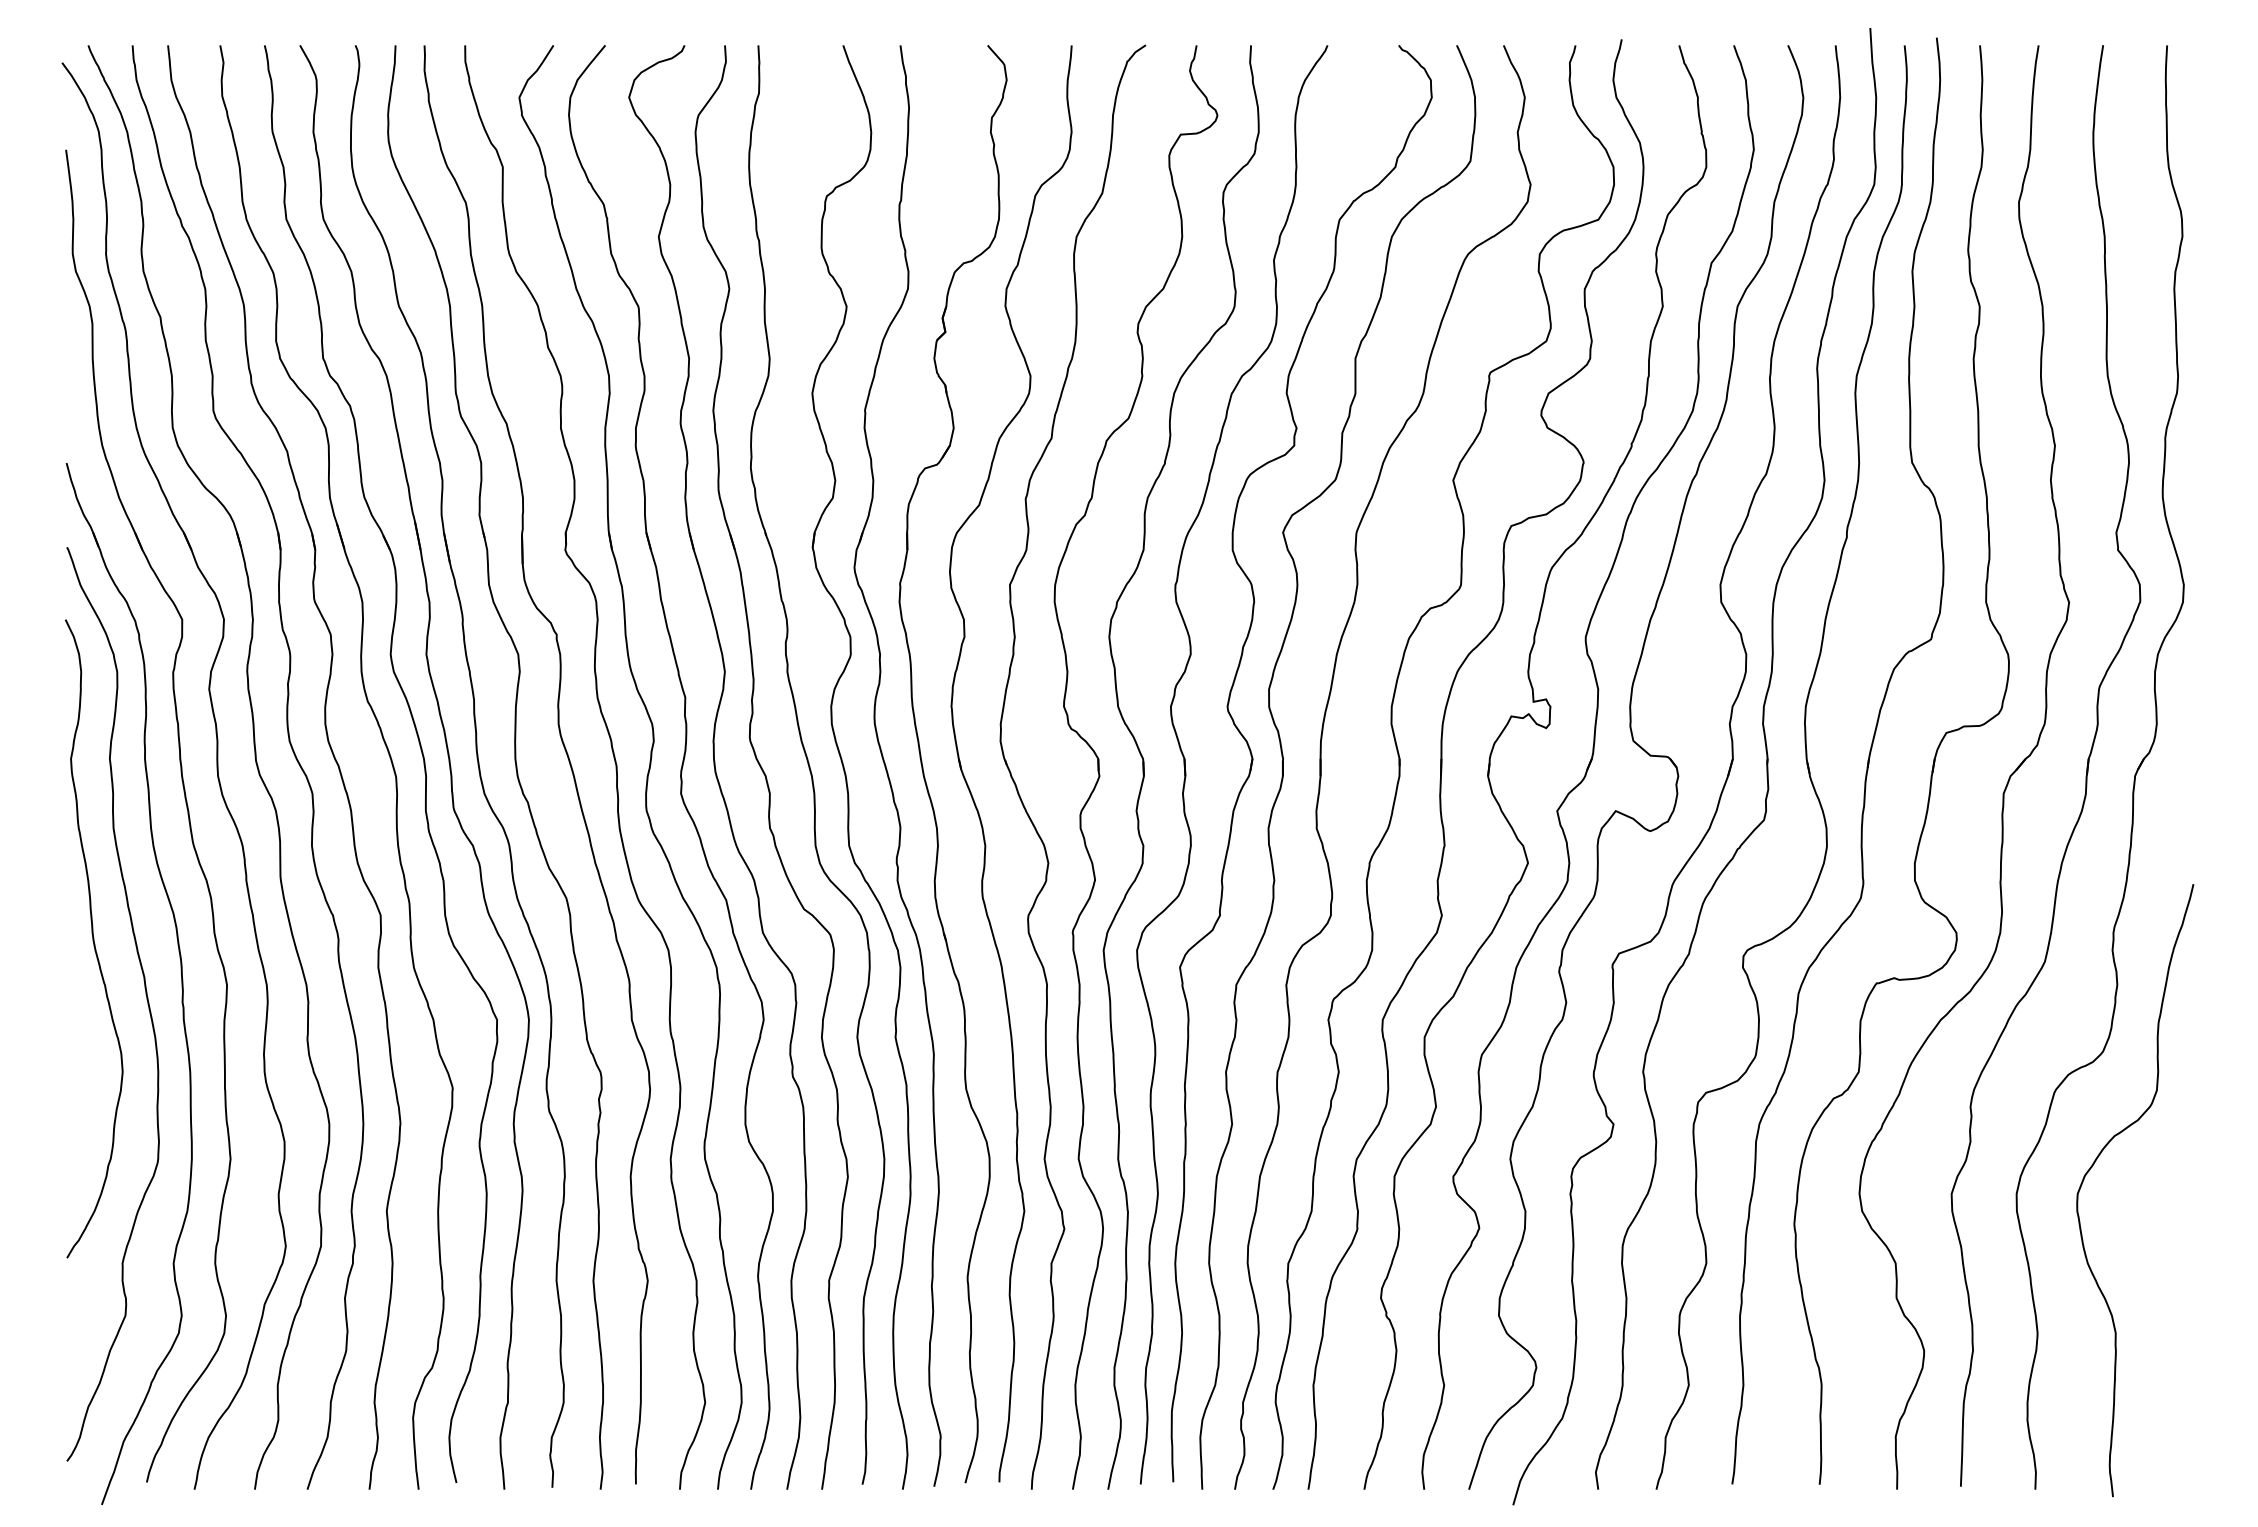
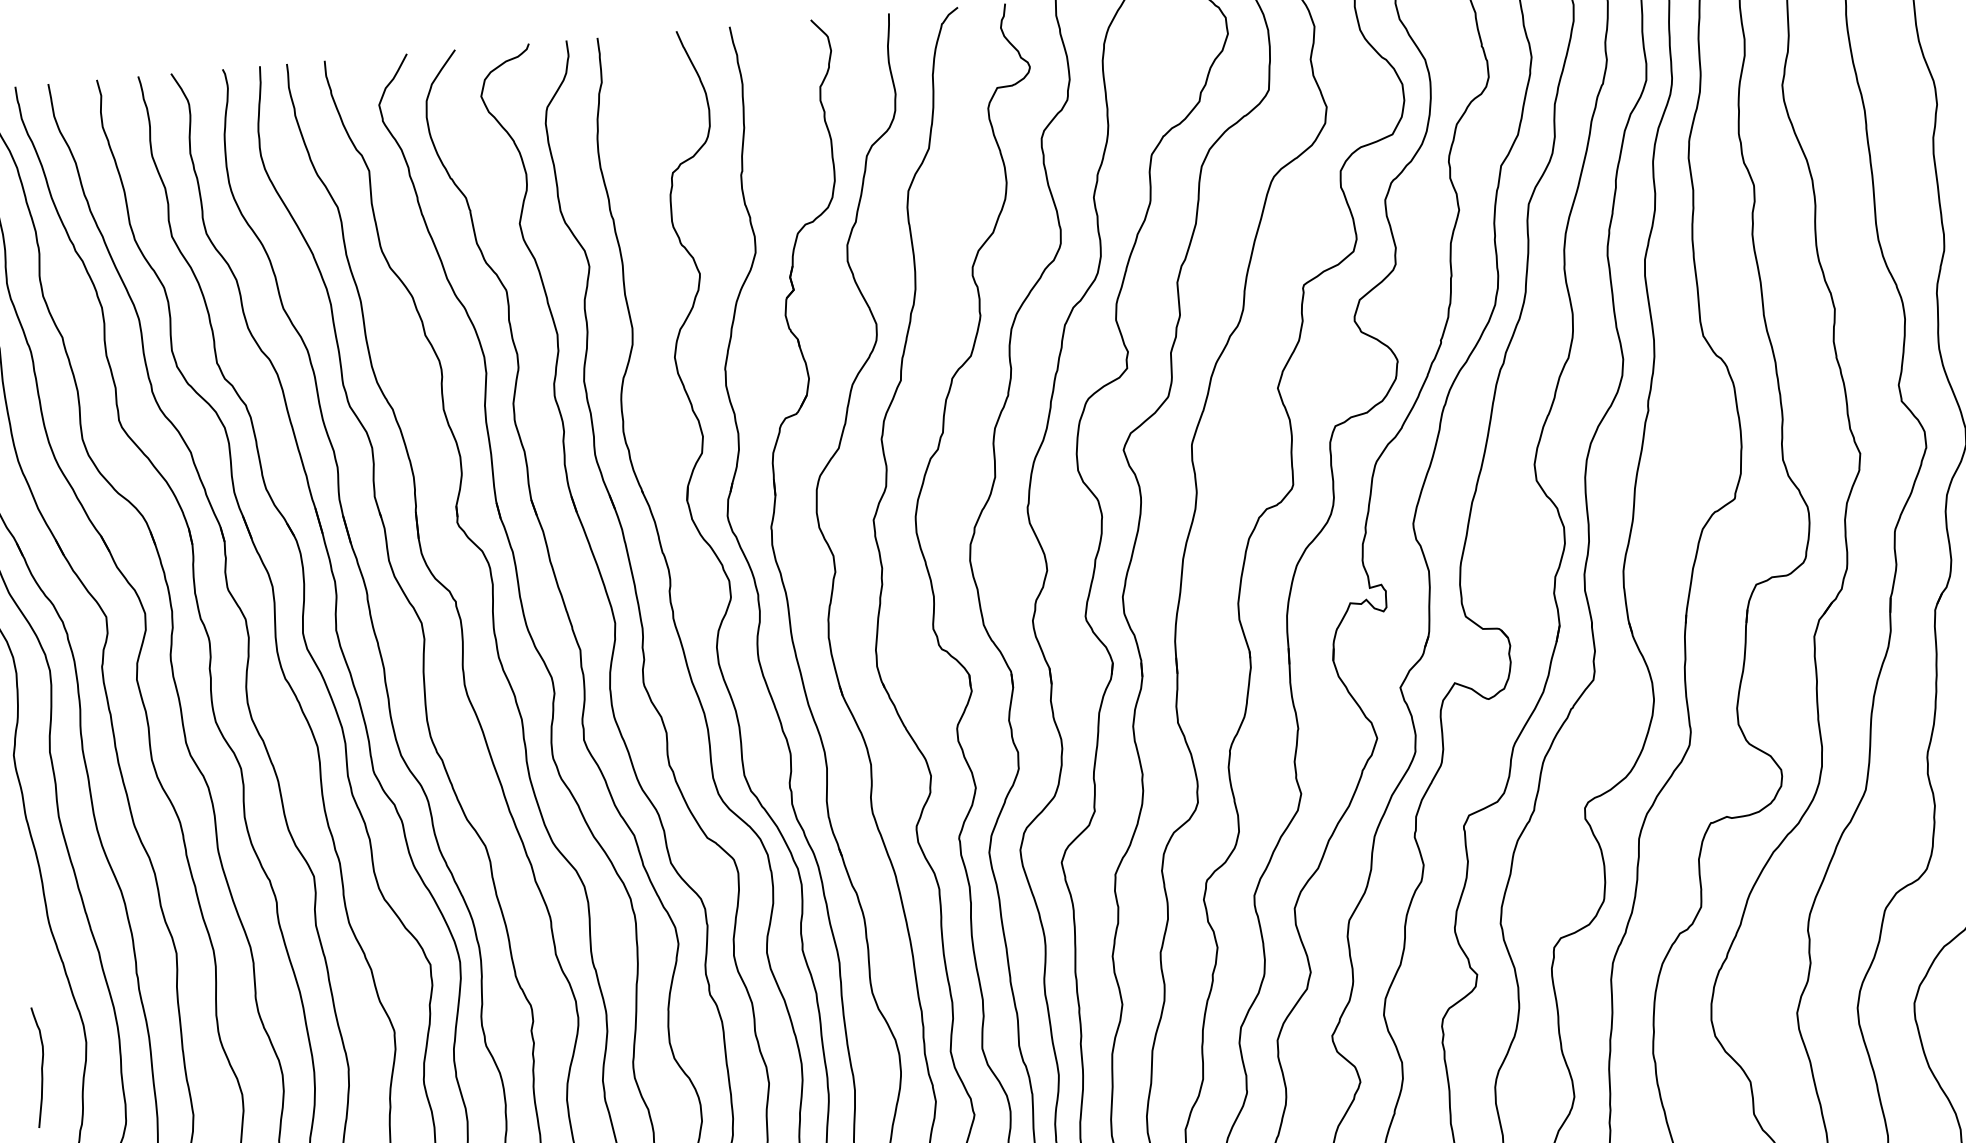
curve: (72, 1094) -> (41, 1067), added

